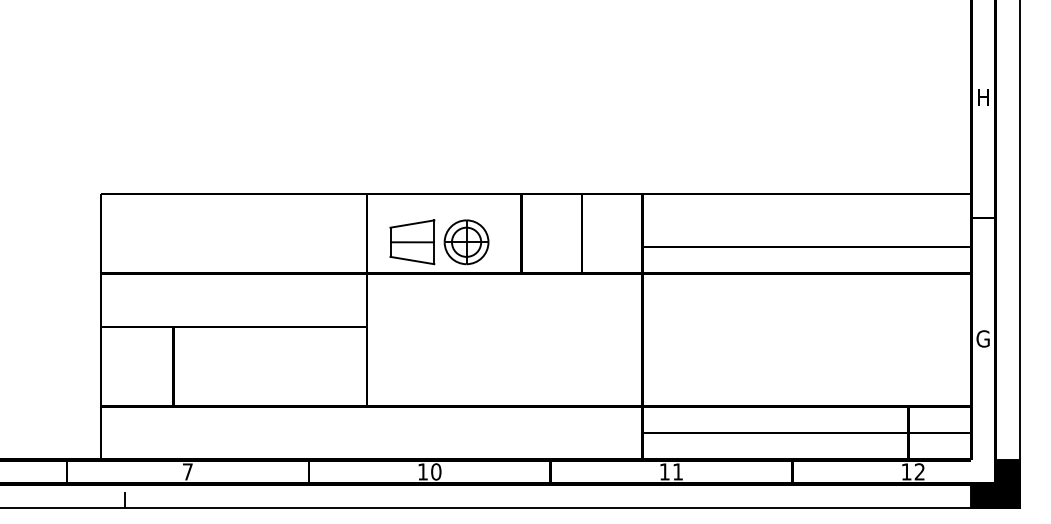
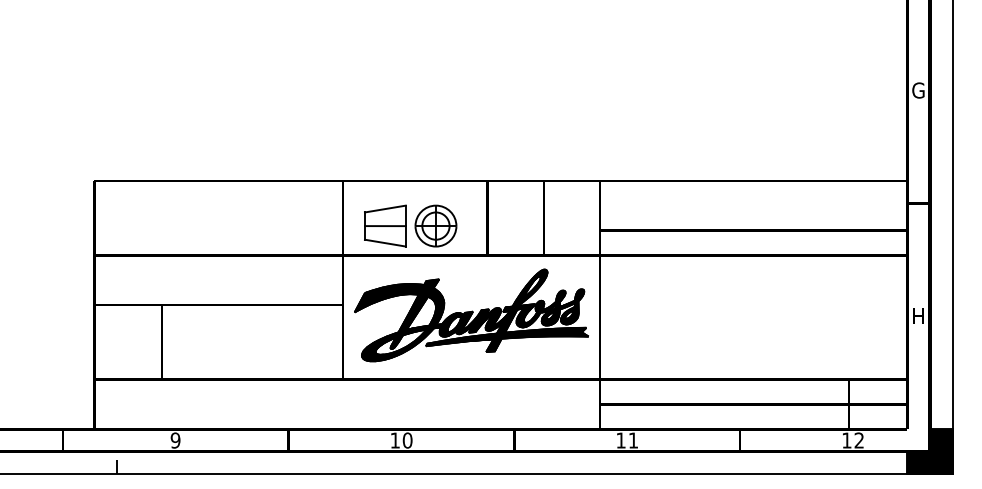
text: (983, 97) -> (918, 90), H -> G
part: (504, 338) -> (471, 315), added
text: (983, 339) -> (918, 316), G -> H
text: (187, 471) -> (175, 440), 7 -> 9

